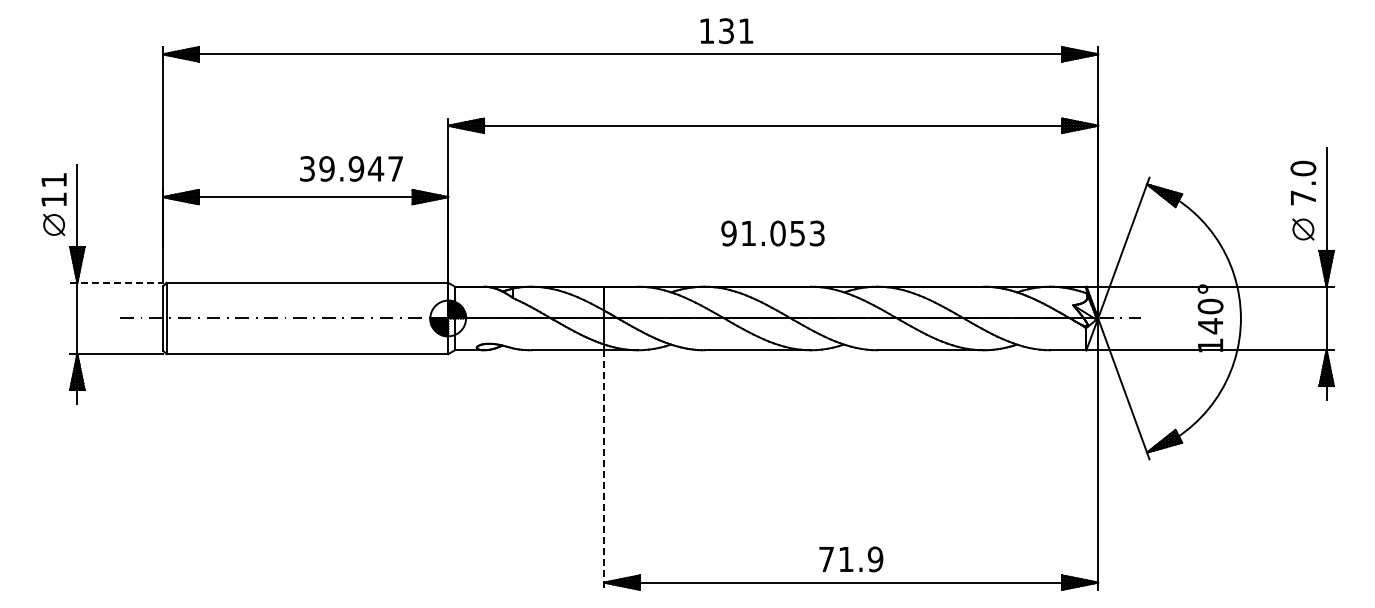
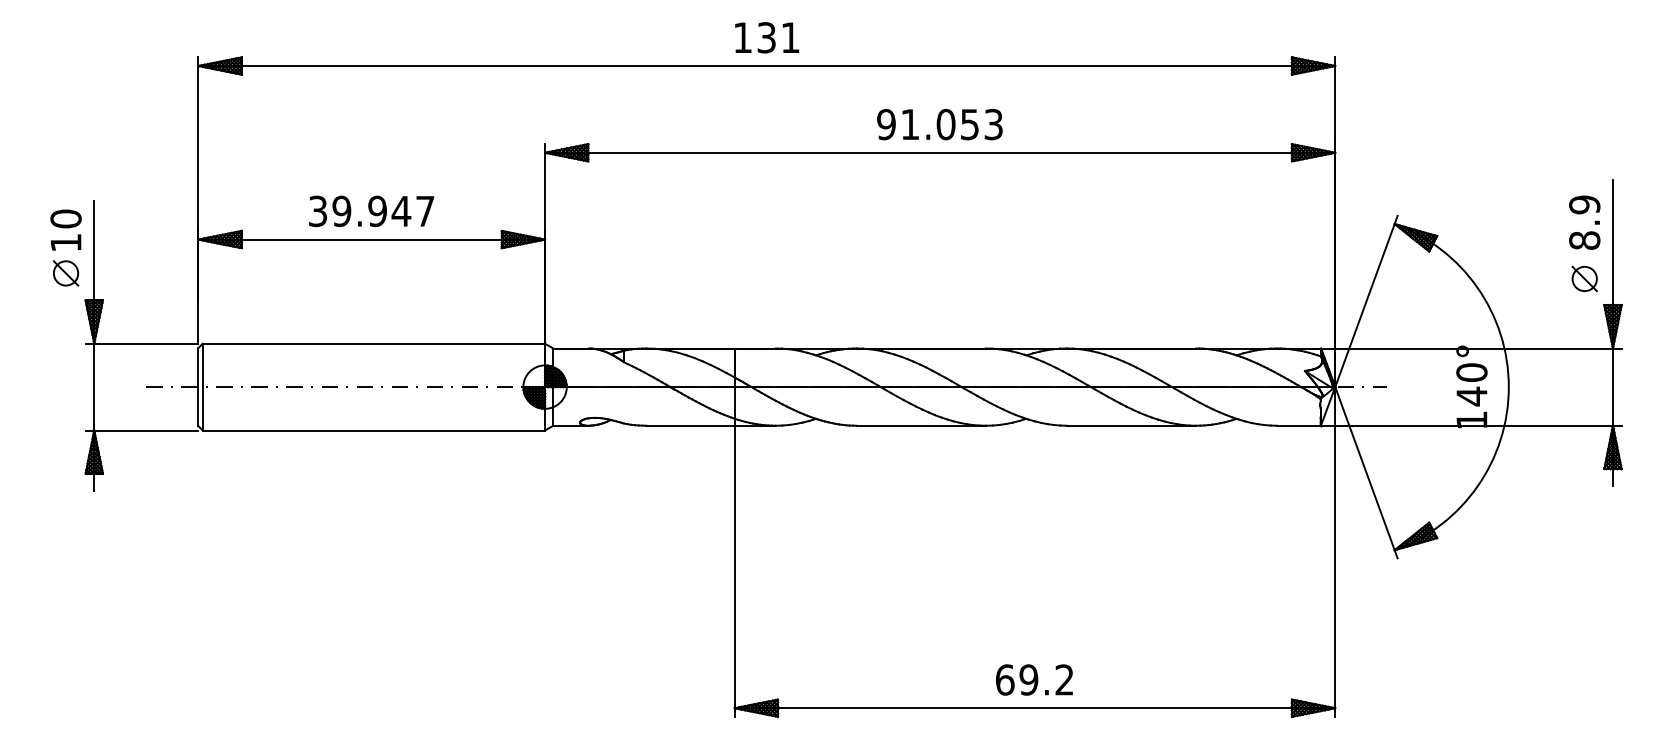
text: (726, 30) -> (766, 37), moved
text: (351, 168) -> (371, 210), moved
text: (54, 179) -> (66, 218), 11 -> 10
text: (1303, 182) -> (1584, 221), 7.0 -> 8.9
text: (772, 233) -> (939, 124), moved
line: (117, 282) -> (143, 343), dashed -> solid
line: (604, 470) -> (735, 571), dashed -> solid
text: (851, 559) -> (1035, 680), 71.9 -> 69.2

